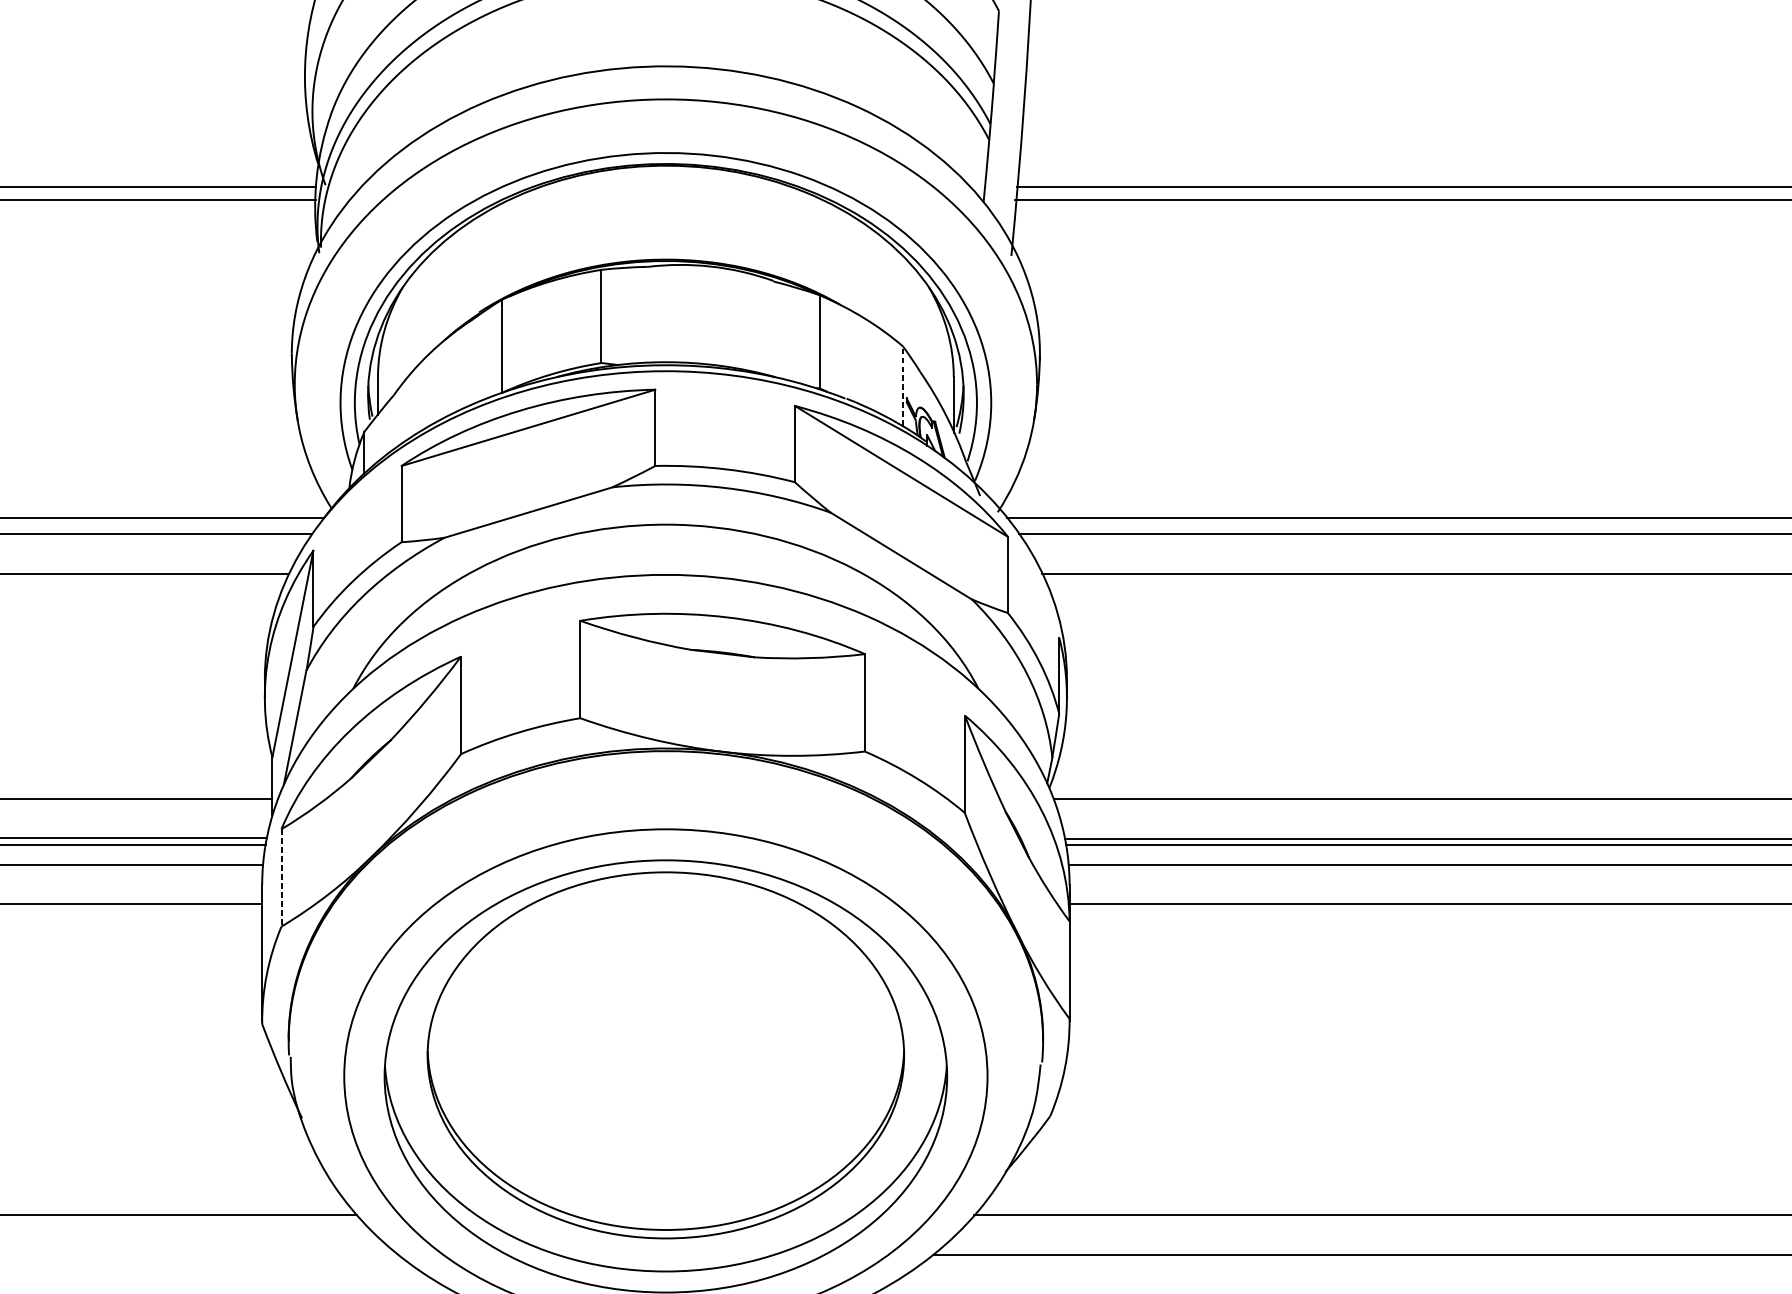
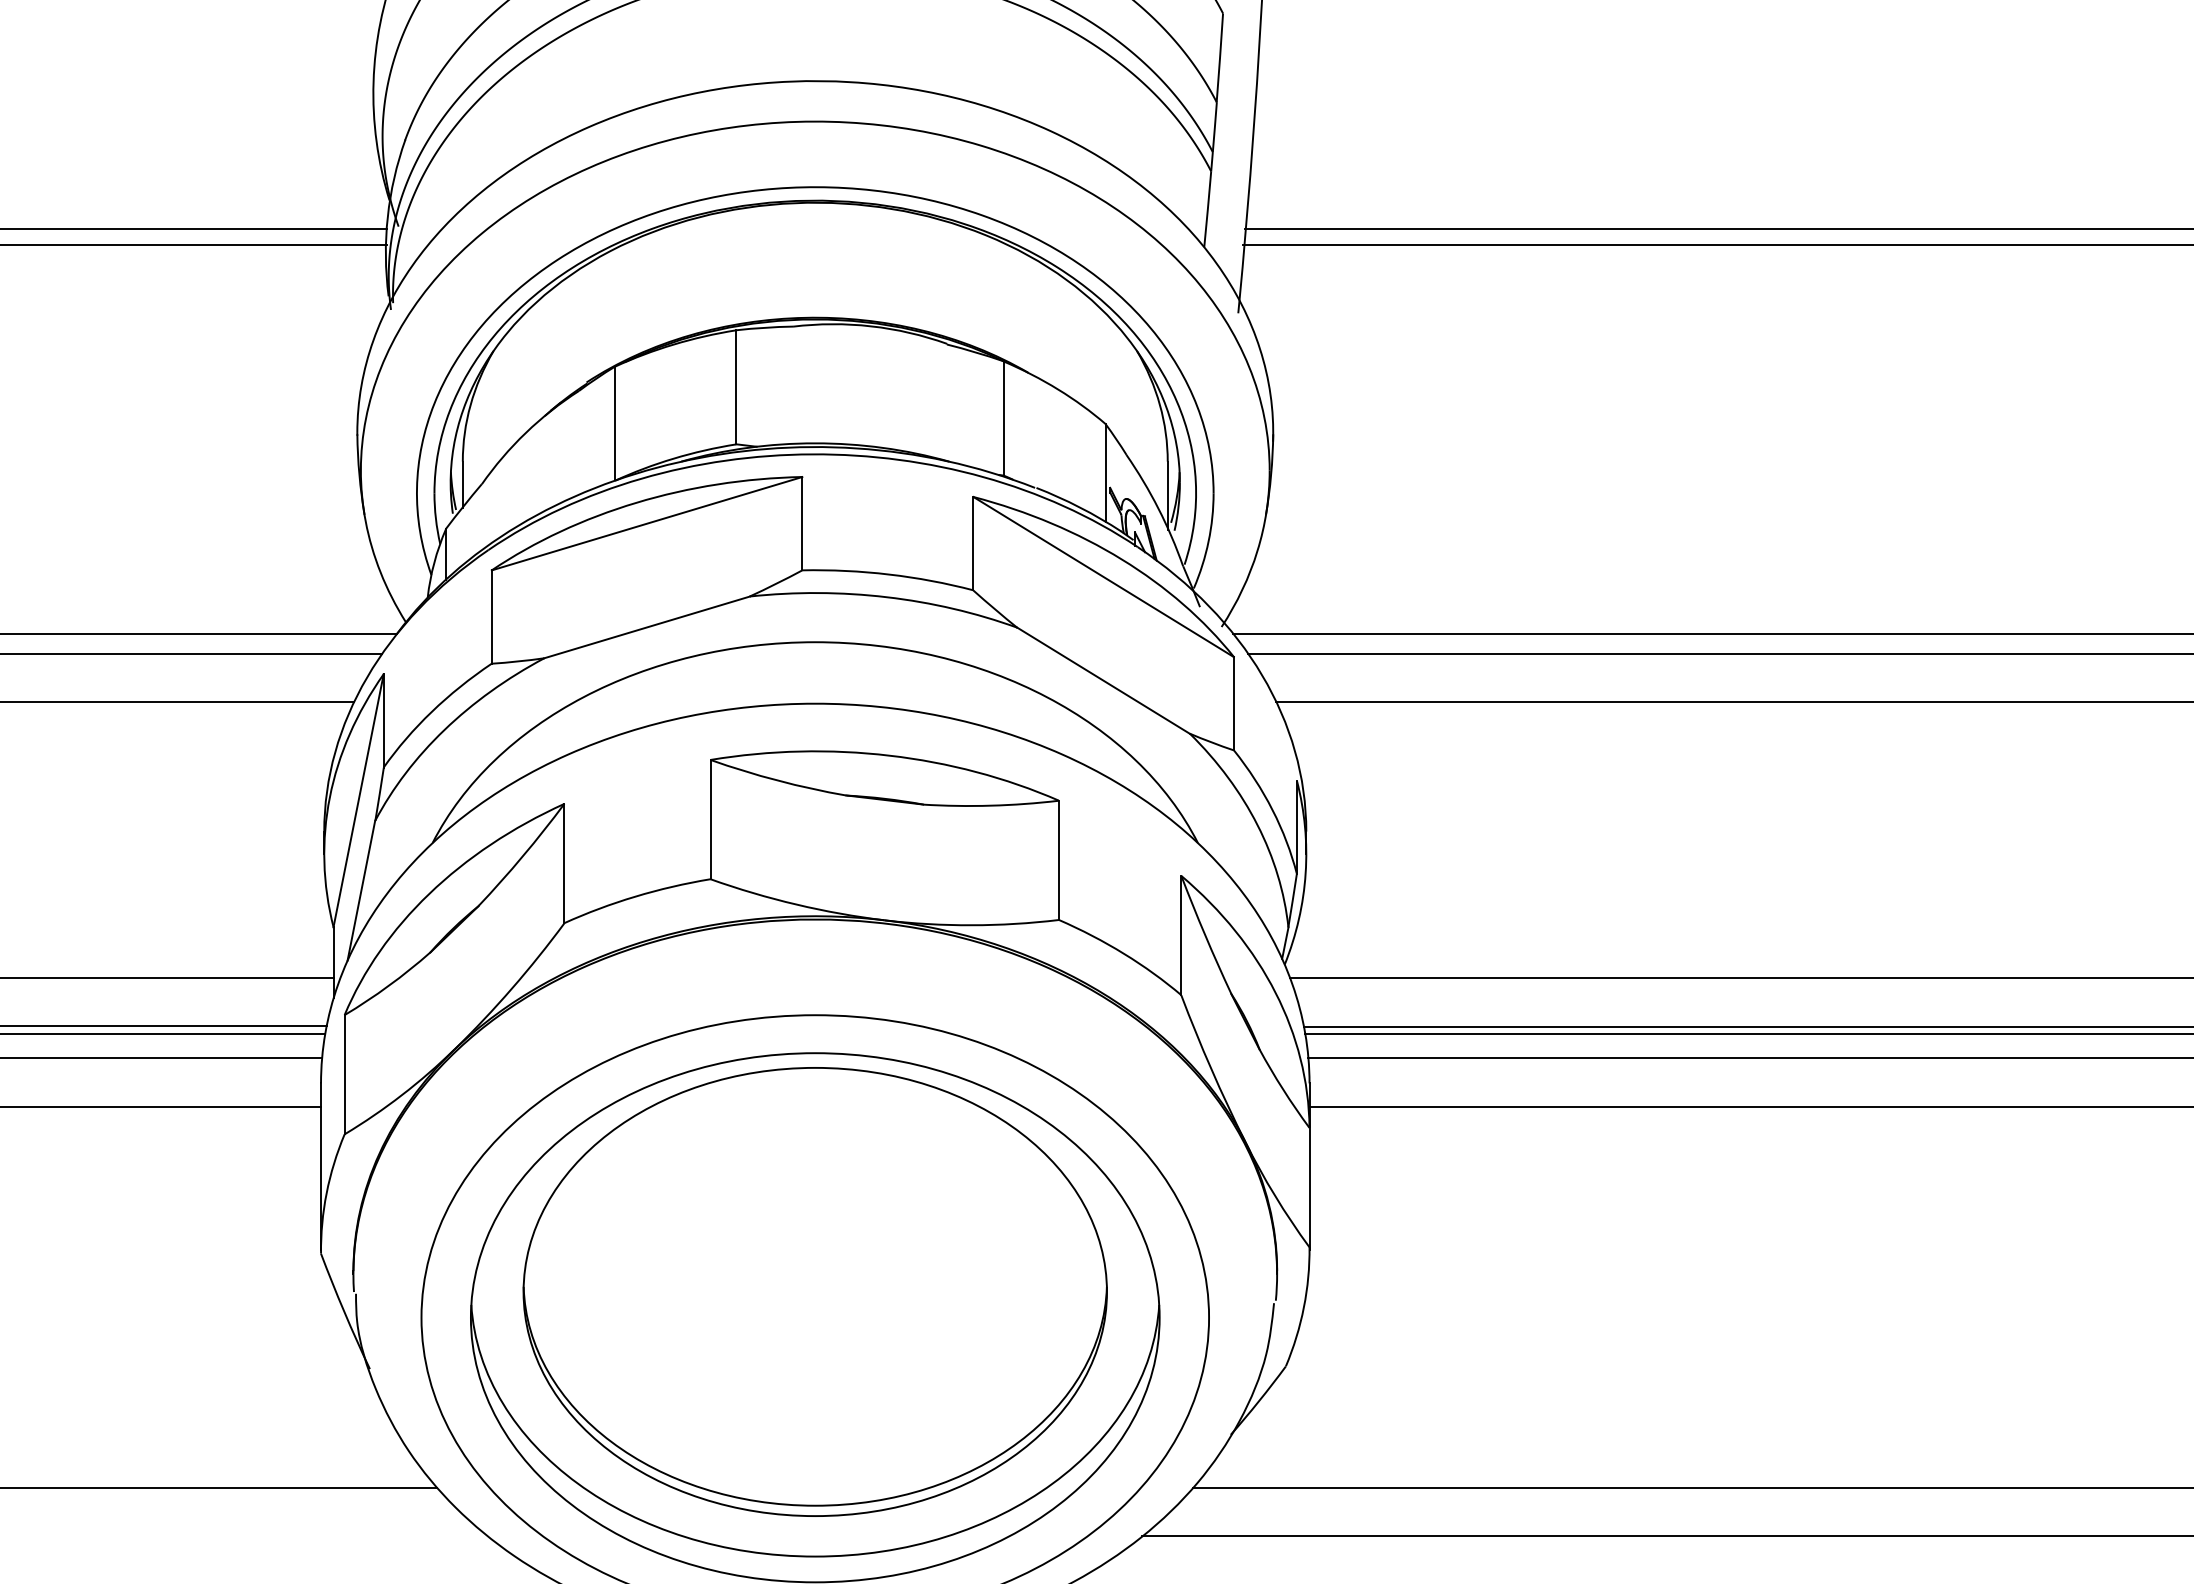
line: (902, 386) -> (1105, 472), dashed -> solid
line: (281, 877) -> (344, 1074), dashed -> solid

